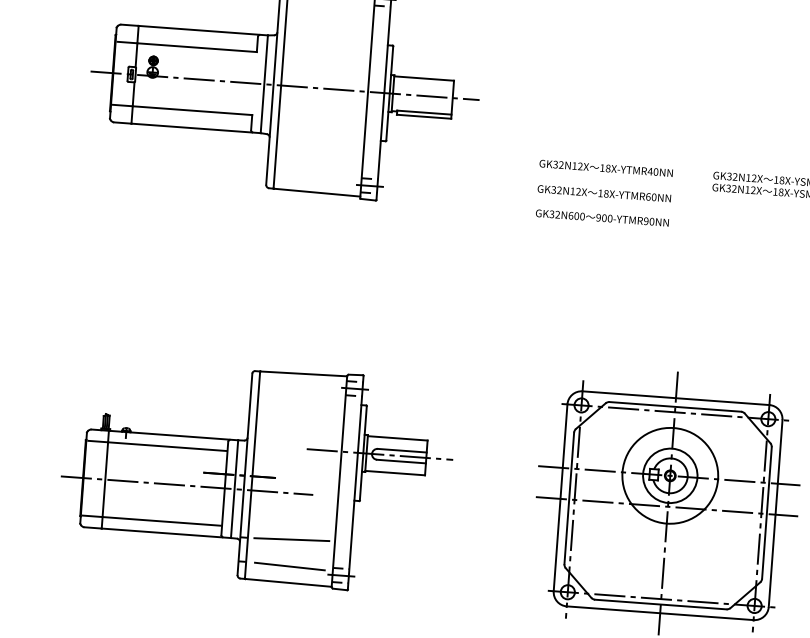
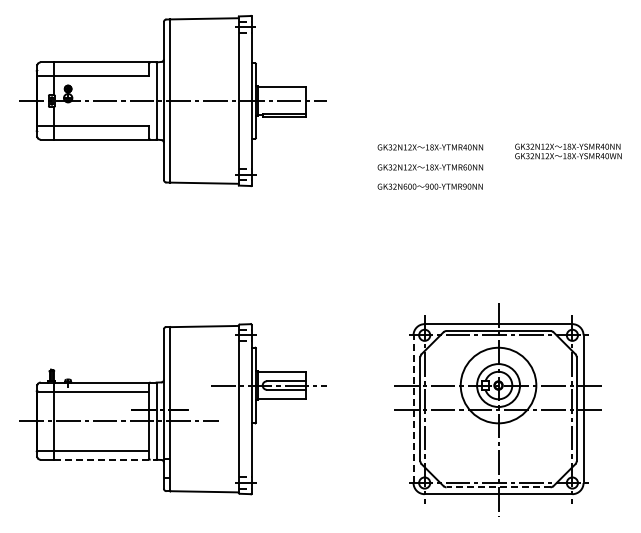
line: (560, 498) -> (413, 409), solid -> dashed
line: (167, 532) -> (106, 459), solid -> dashed
line: (291, 539) -> (204, 457), removed
line: (289, 566) -> (204, 478), removed
line: (660, 604) -> (498, 487), solid -> dashed

